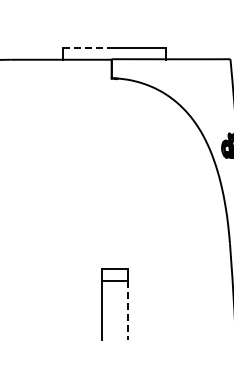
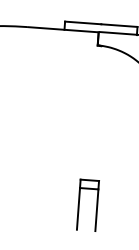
line: (88, 48) -> (82, 23), dashed -> solid
line: (127, 310) -> (96, 210), dashed -> solid

